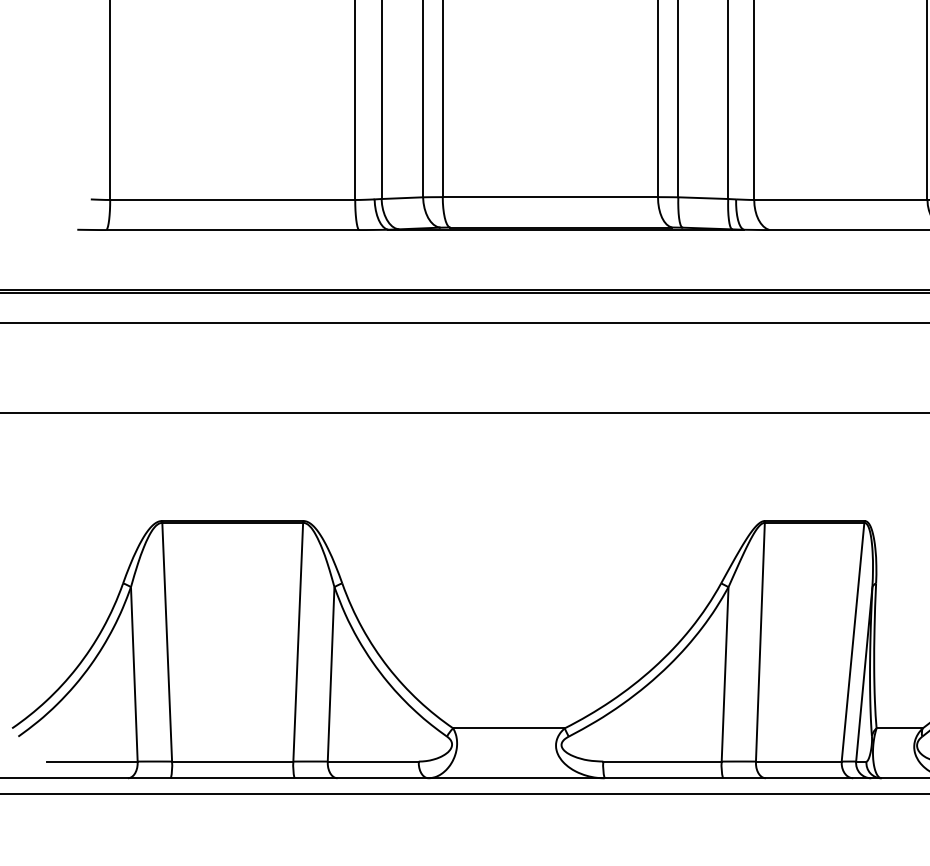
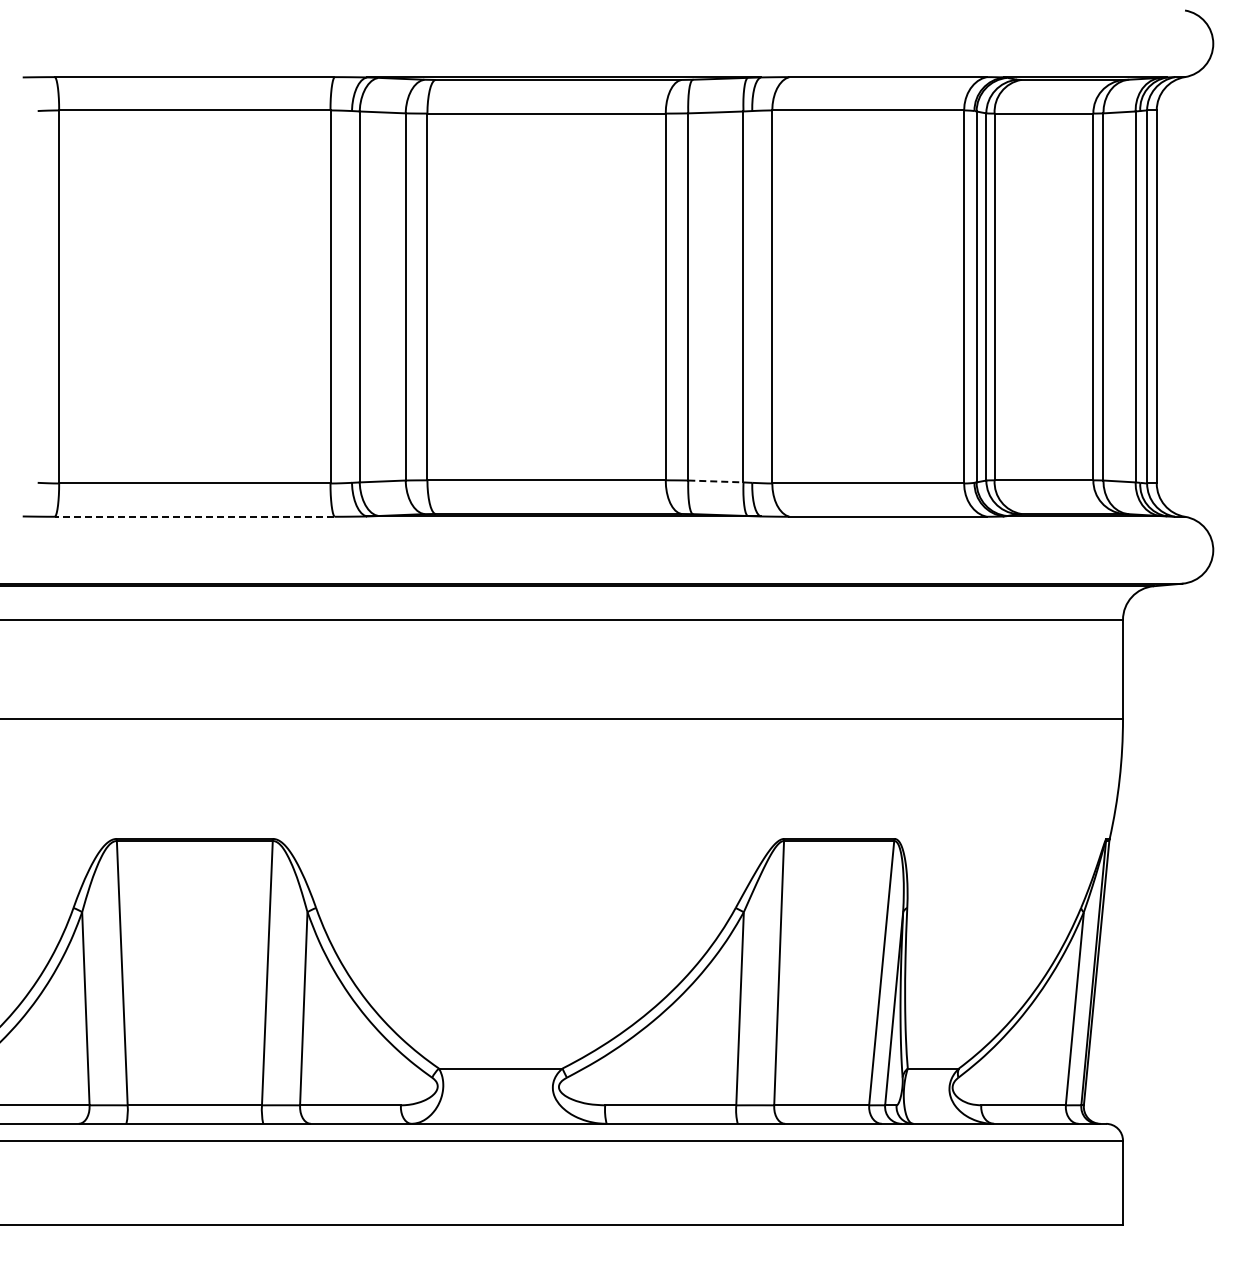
line: (702, 198) -> (715, 481), solid -> dashed
line: (232, 229) -> (194, 516), solid -> dashed

